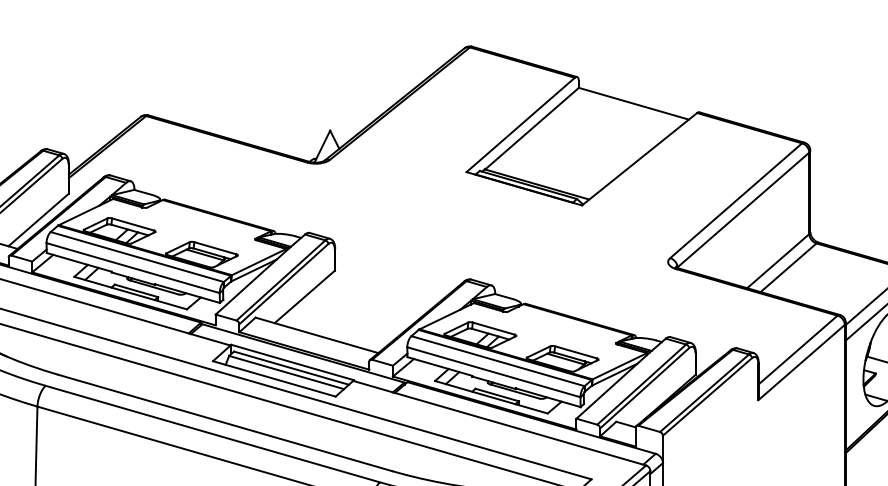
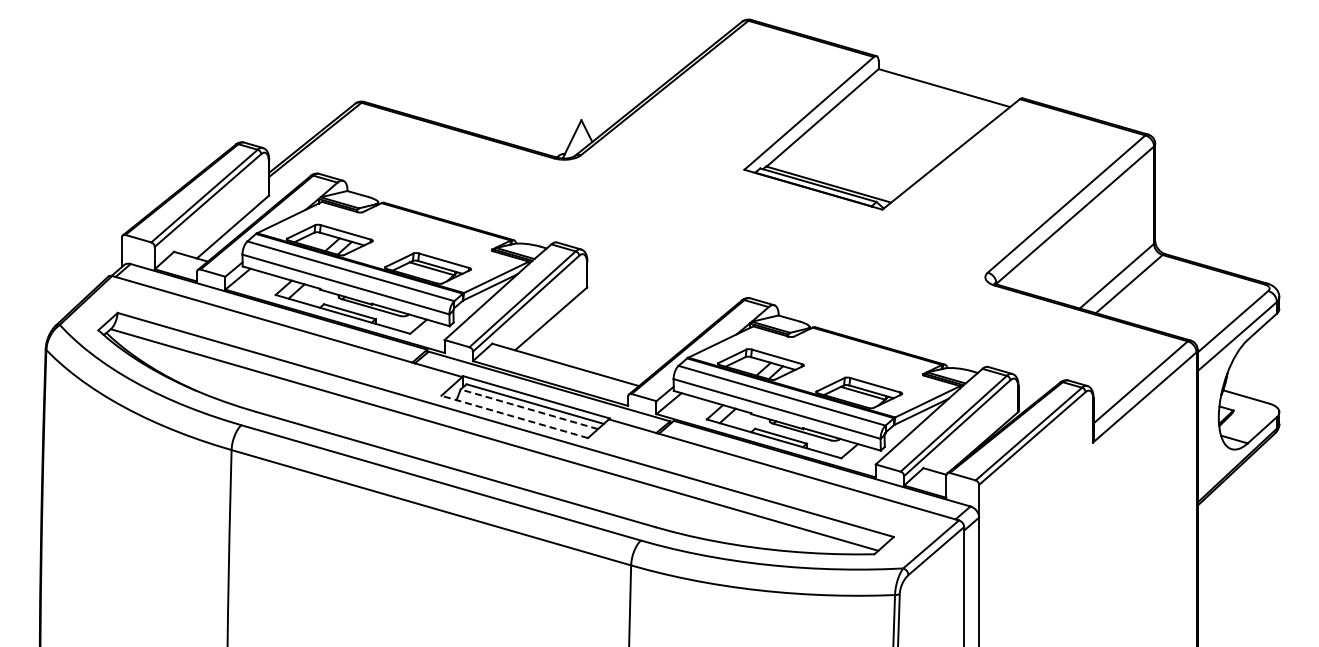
line: (285, 372) -> (528, 409), solid -> dashed
line: (274, 378) -> (514, 416), solid -> dashed

